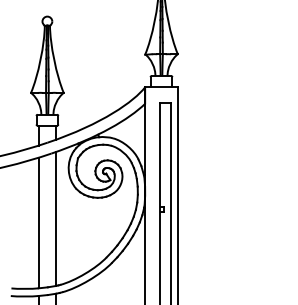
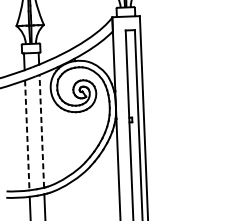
line: (56, 218) -> (42, 130), solid -> dashed
line: (38, 223) -> (27, 135), solid -> dashed

